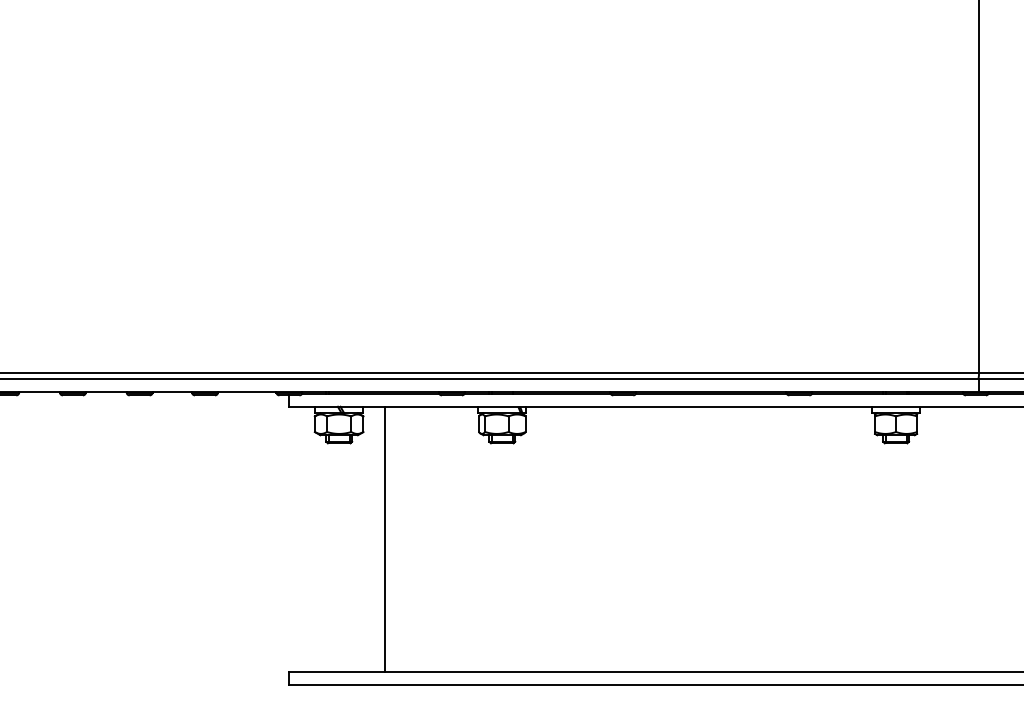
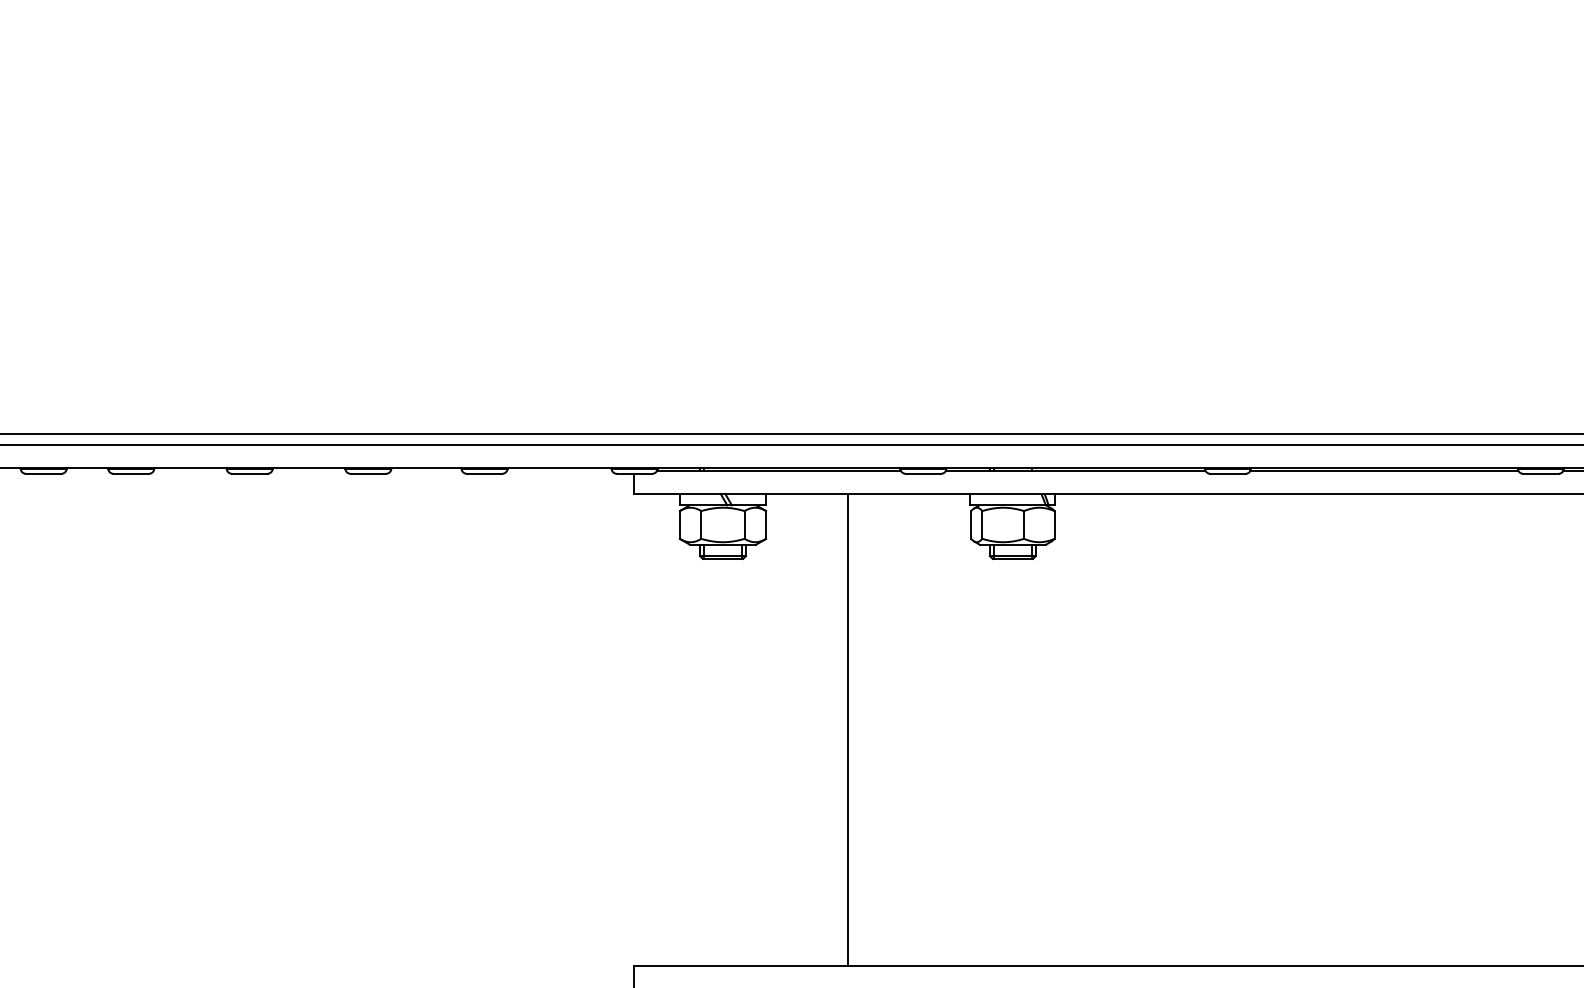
line: (384, 539) -> (847, 729), moved

